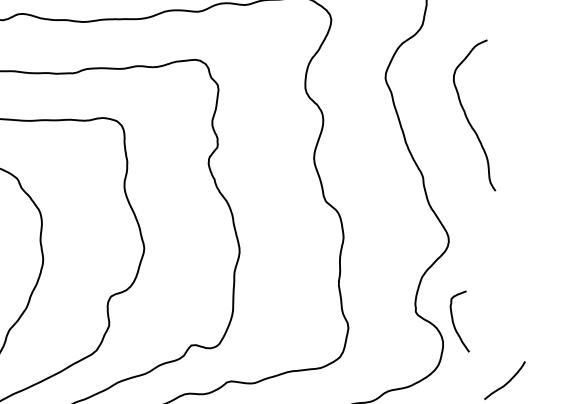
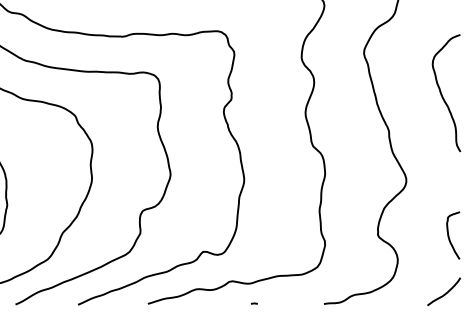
curve: (468, 118) -> (442, 94), moved
curve: (454, 322) -> (449, 235), moved

